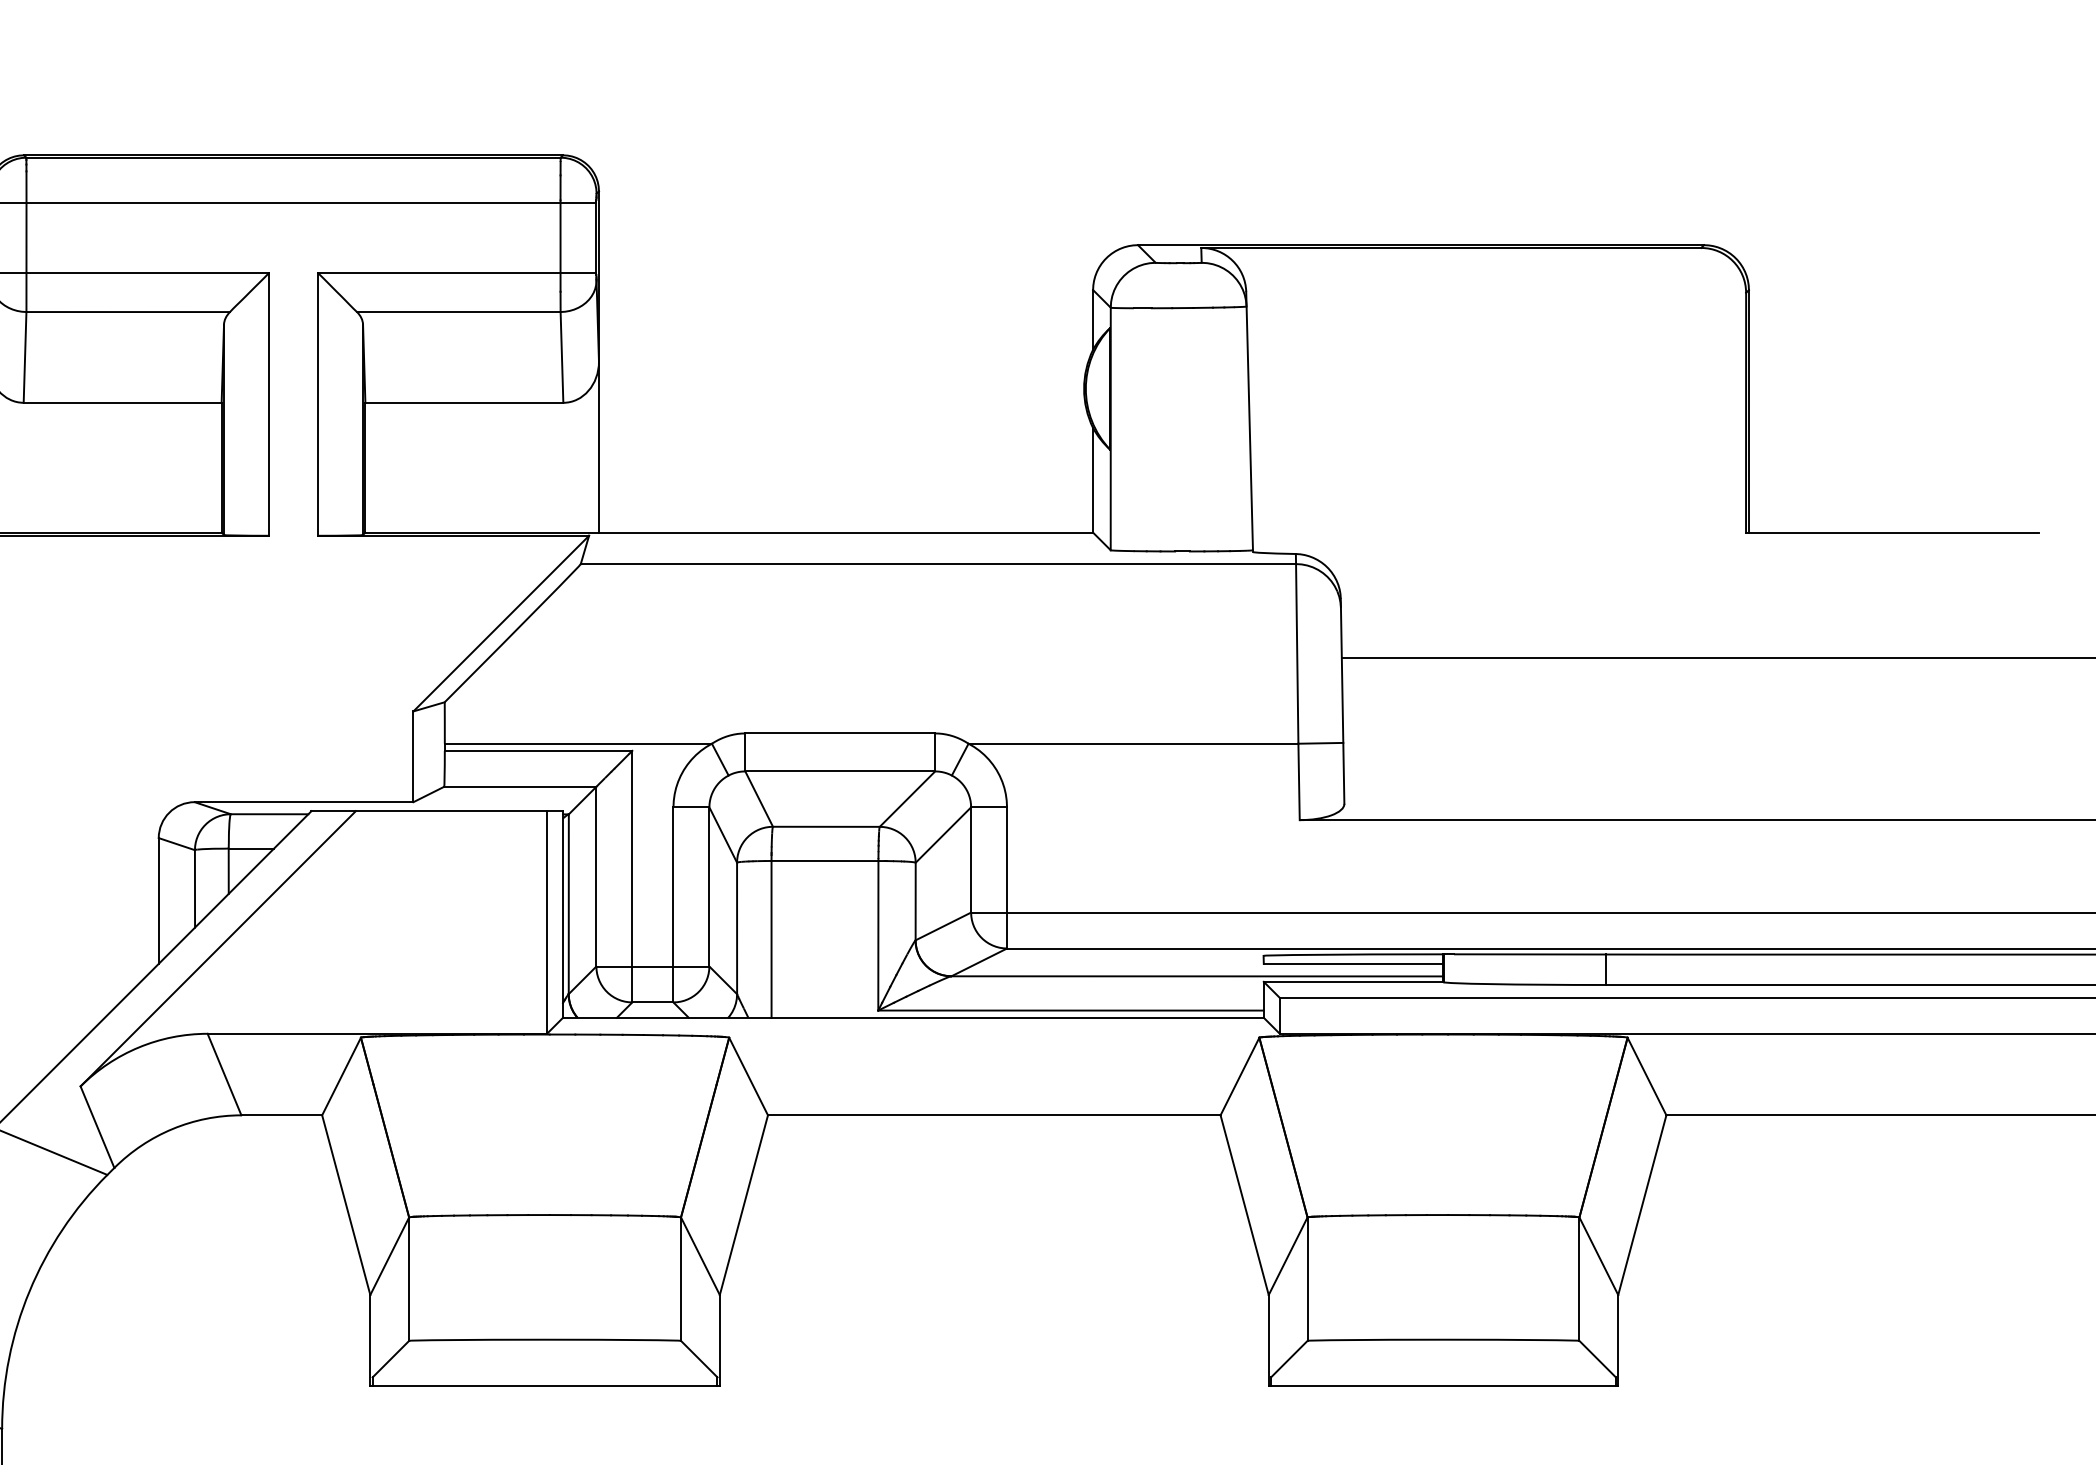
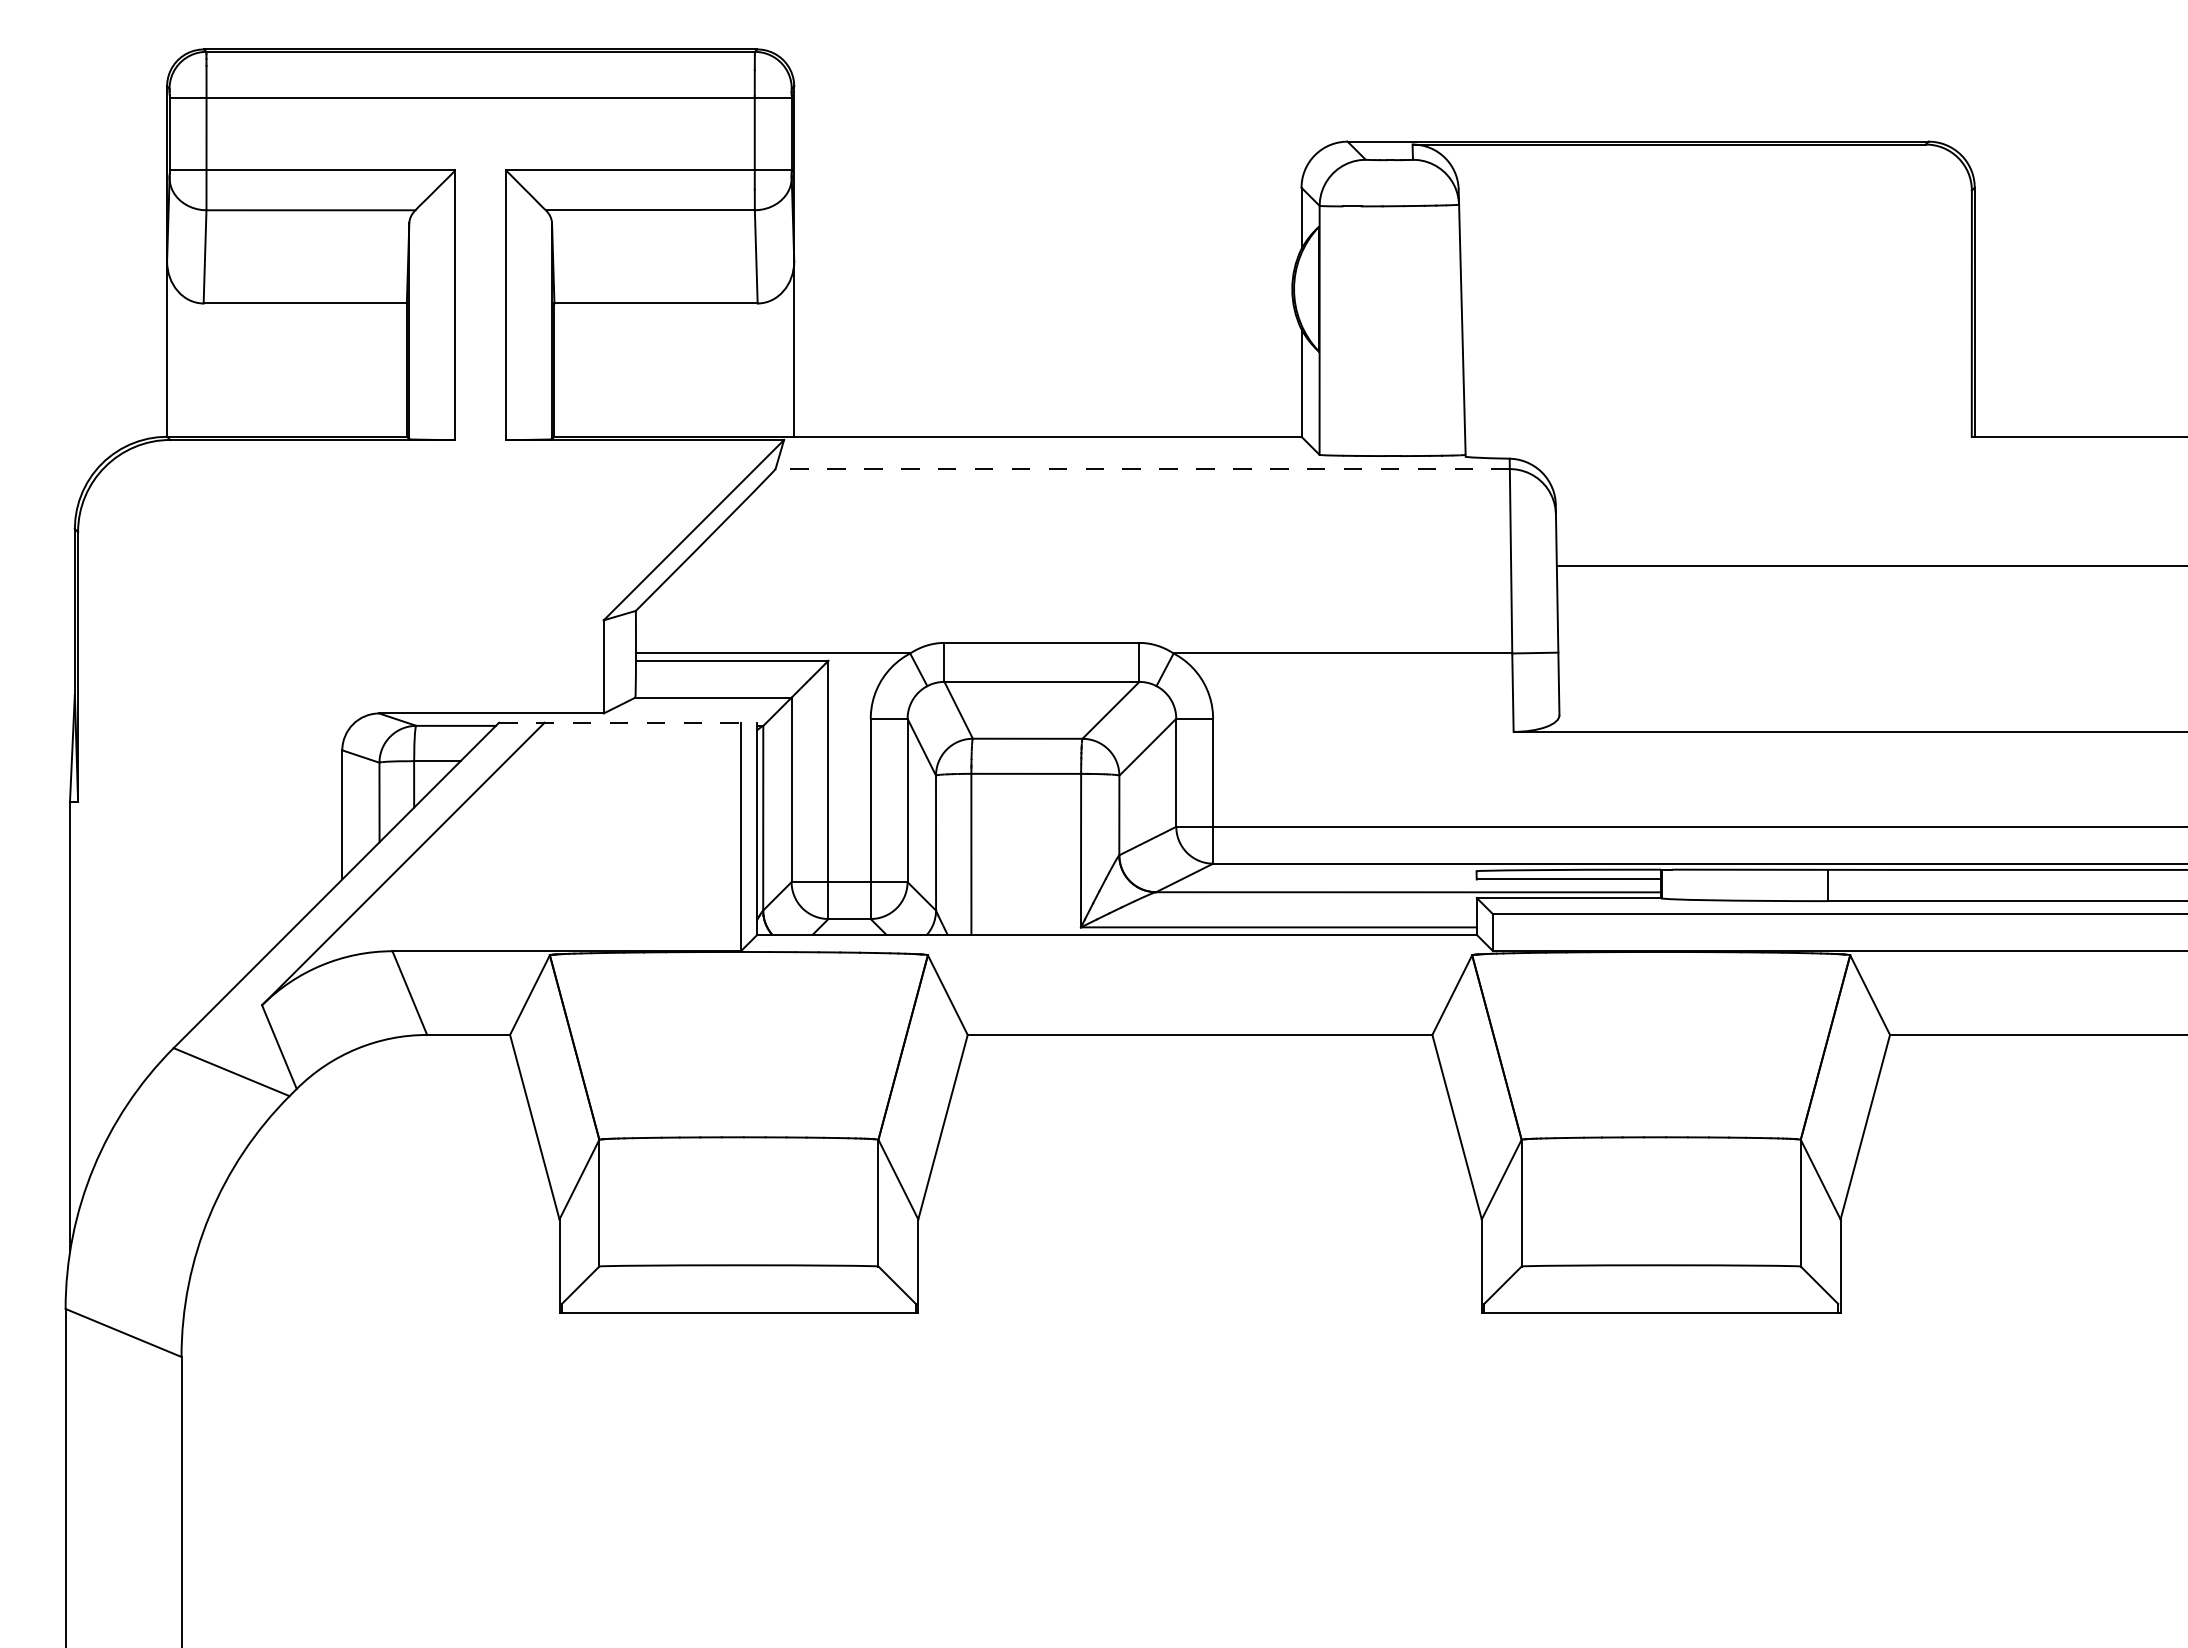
line: (938, 564) -> (1142, 469), solid -> dashed
line: (437, 810) -> (628, 722), solid -> dashed

